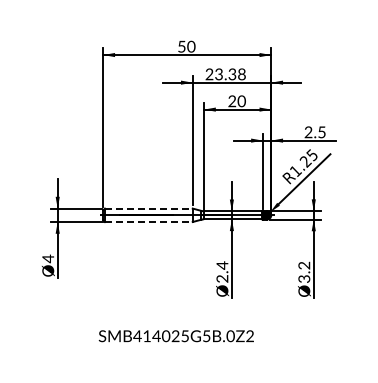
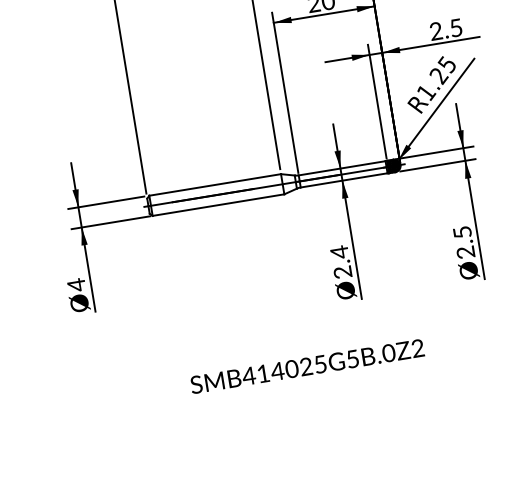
line: (148, 208) -> (214, 184), dashed -> solid
line: (148, 222) -> (218, 205), dashed -> solid
text: (304, 271) -> (464, 241), 3.2 -> 2.5
text: (175, 336) -> (306, 367), moved

